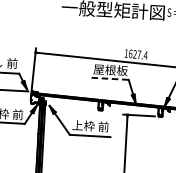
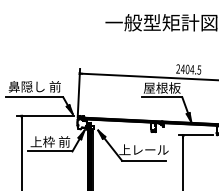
text: (135, 54) -> (188, 69), 1627.4 -> 2404.5
line: (110, 78) -> (162, 97), dashed -> solid
text: (90, 125) -> (143, 149), 上枠 前 -> 上レール

